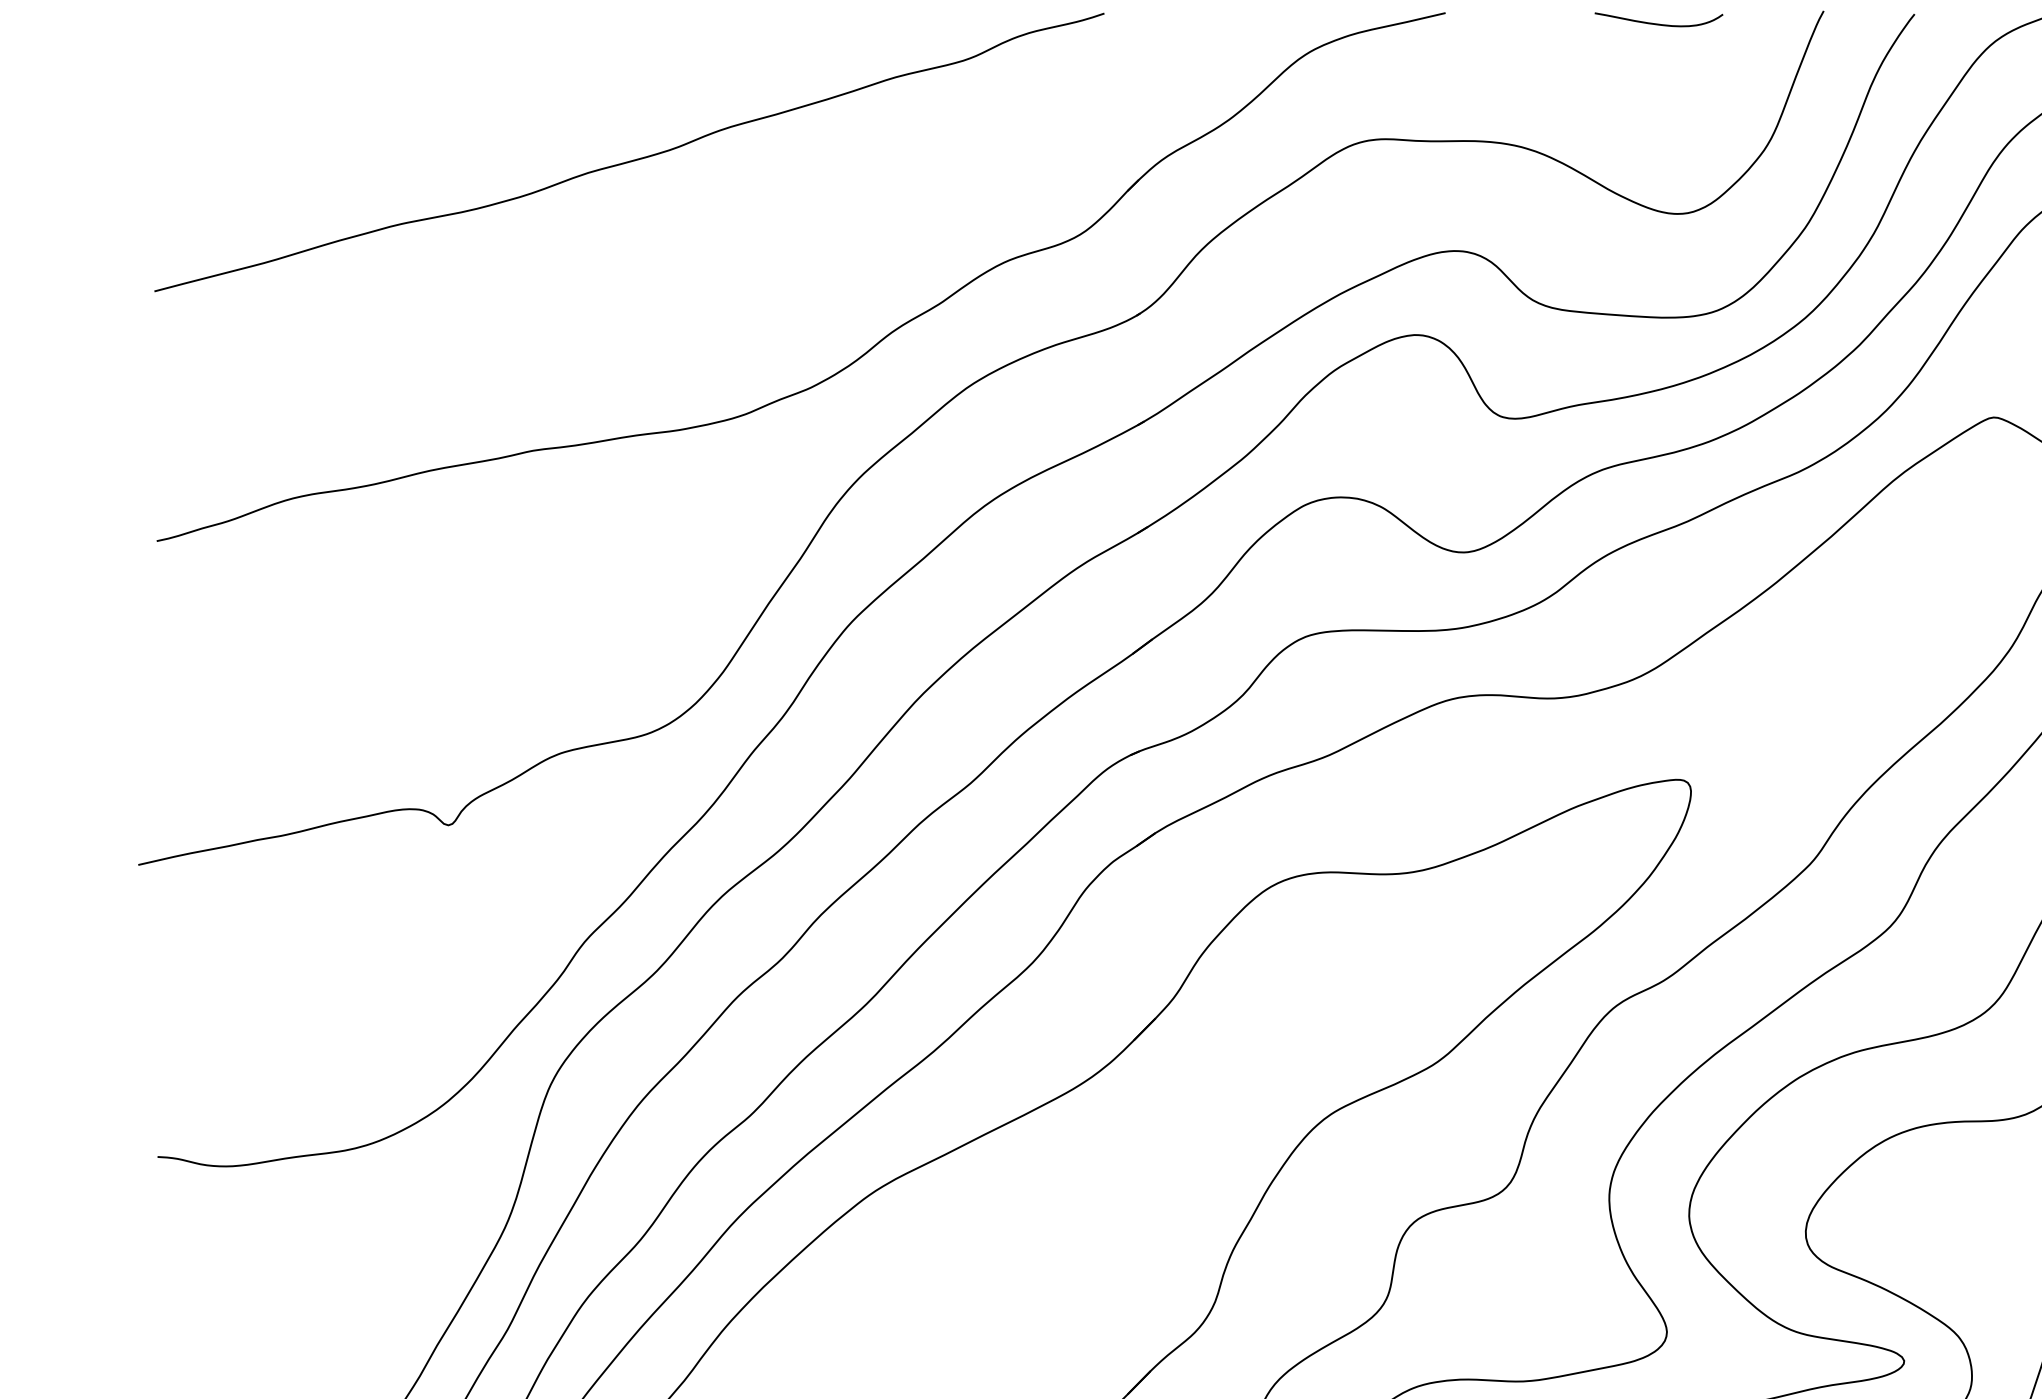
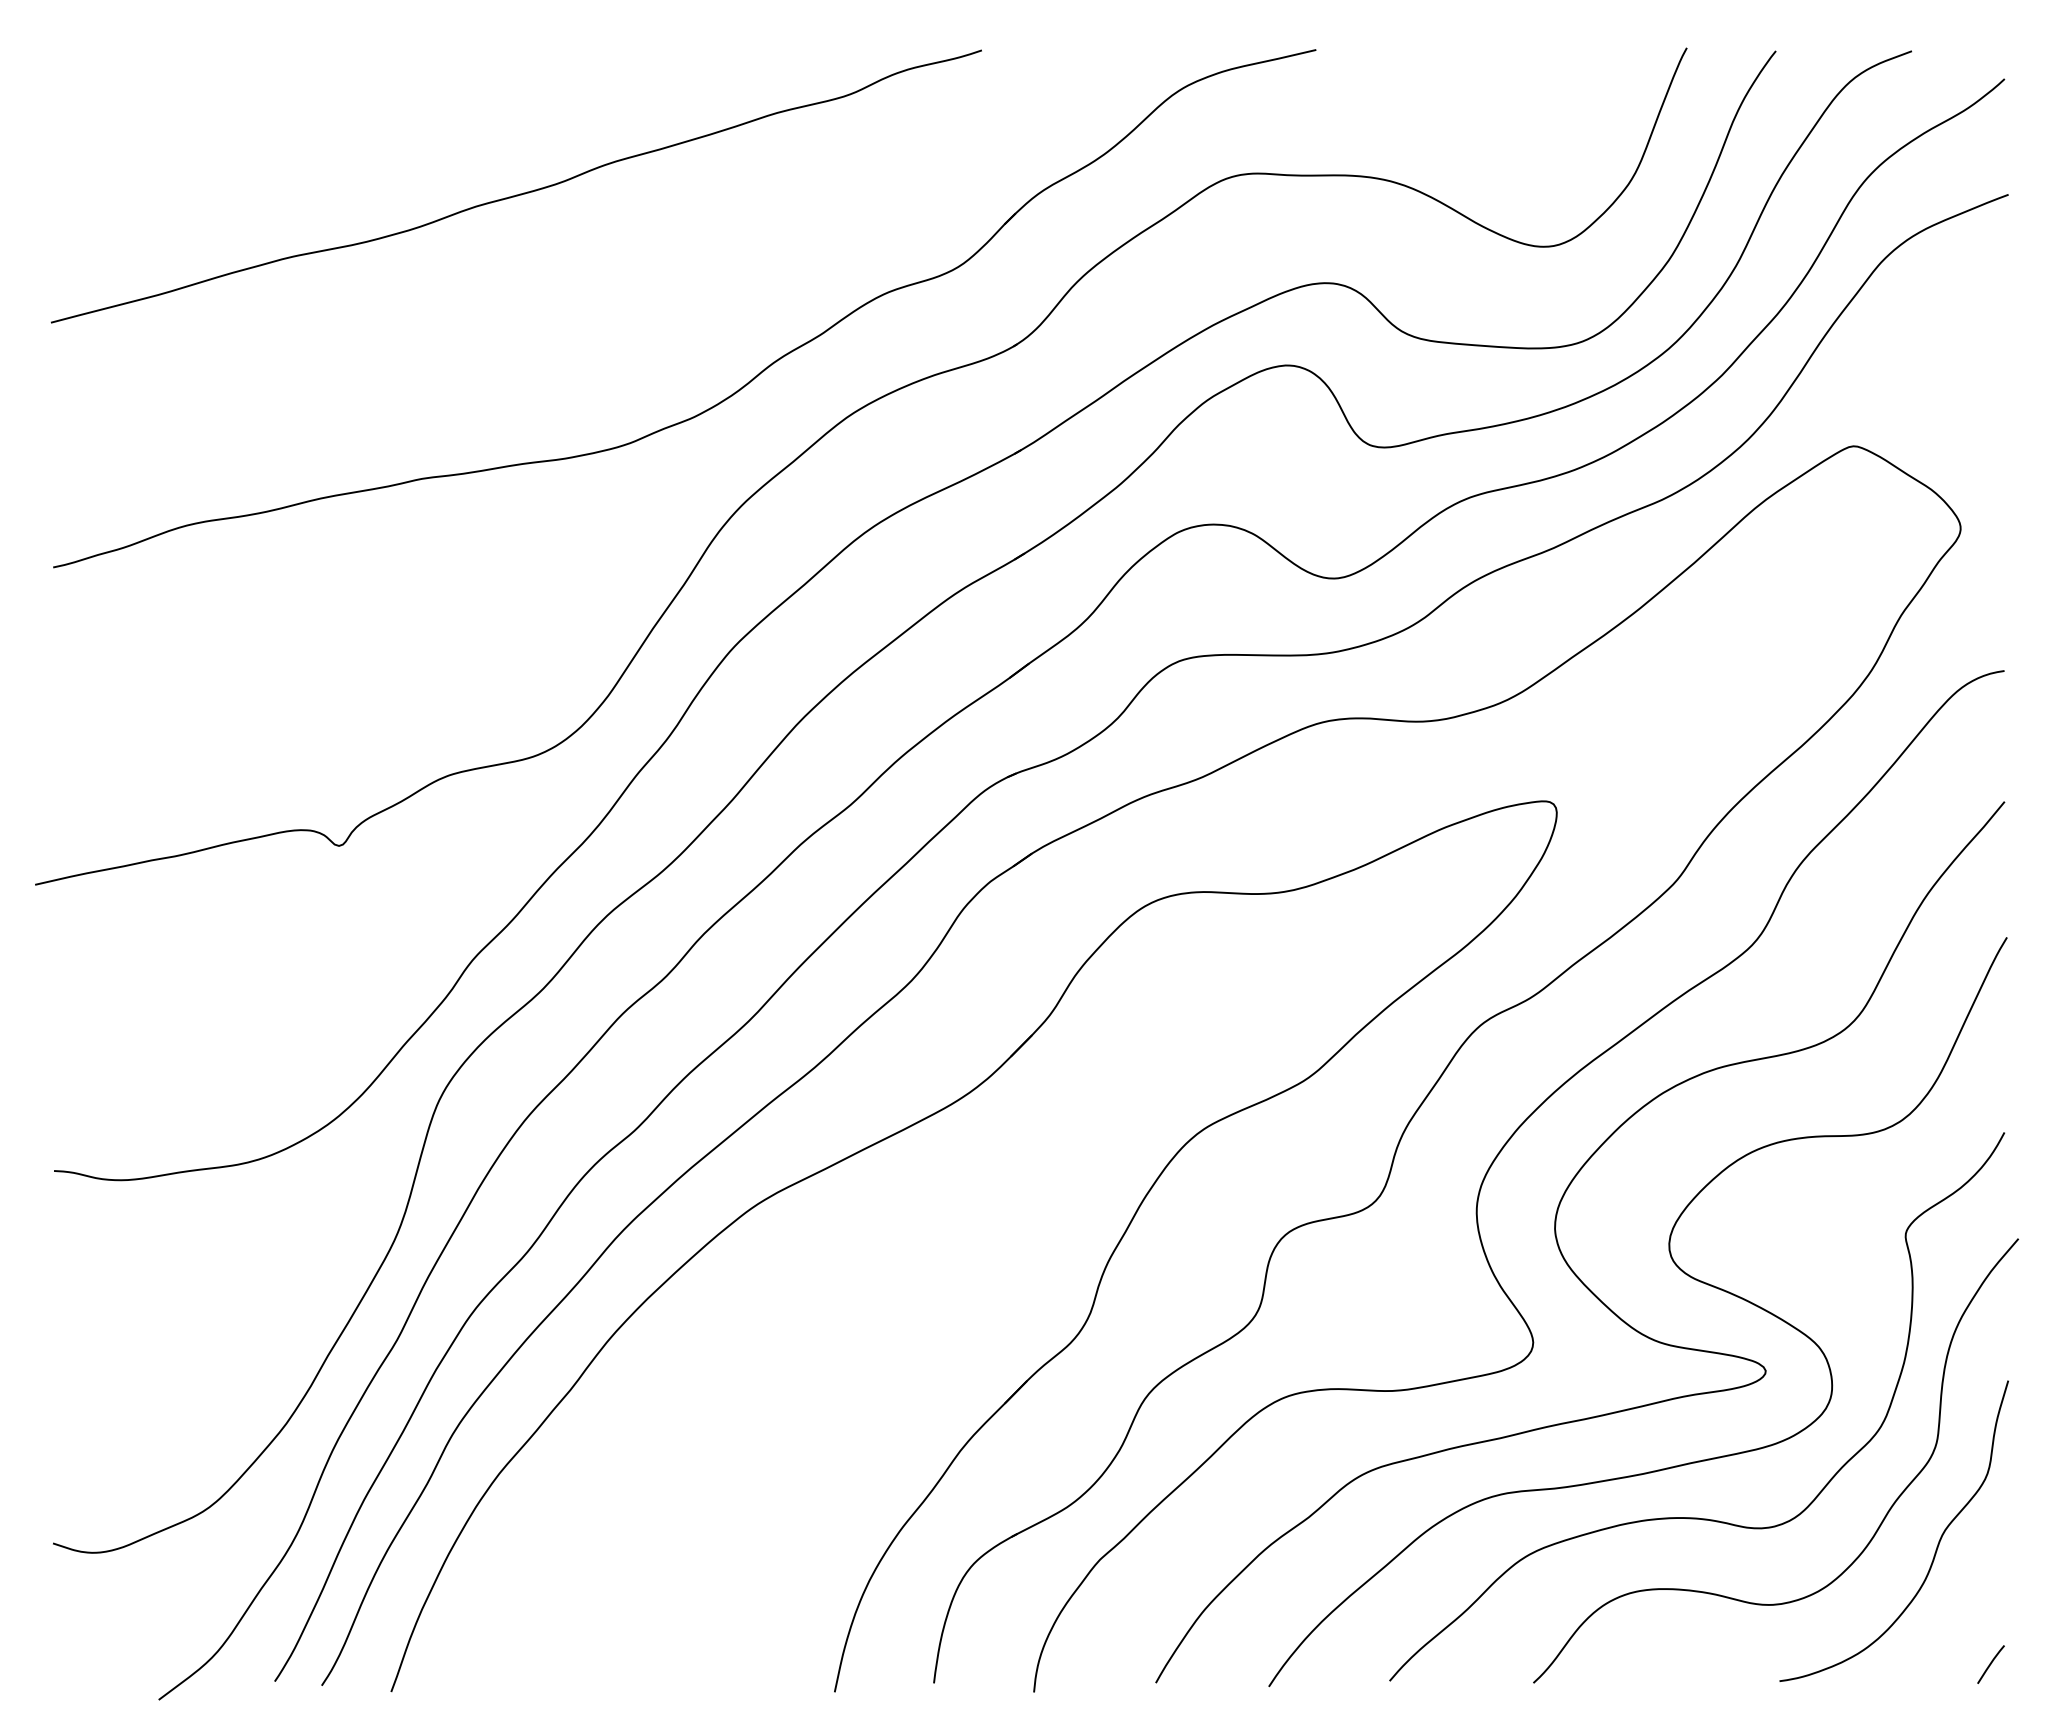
curve: (1659, 23) -> (1525, 60), removed

